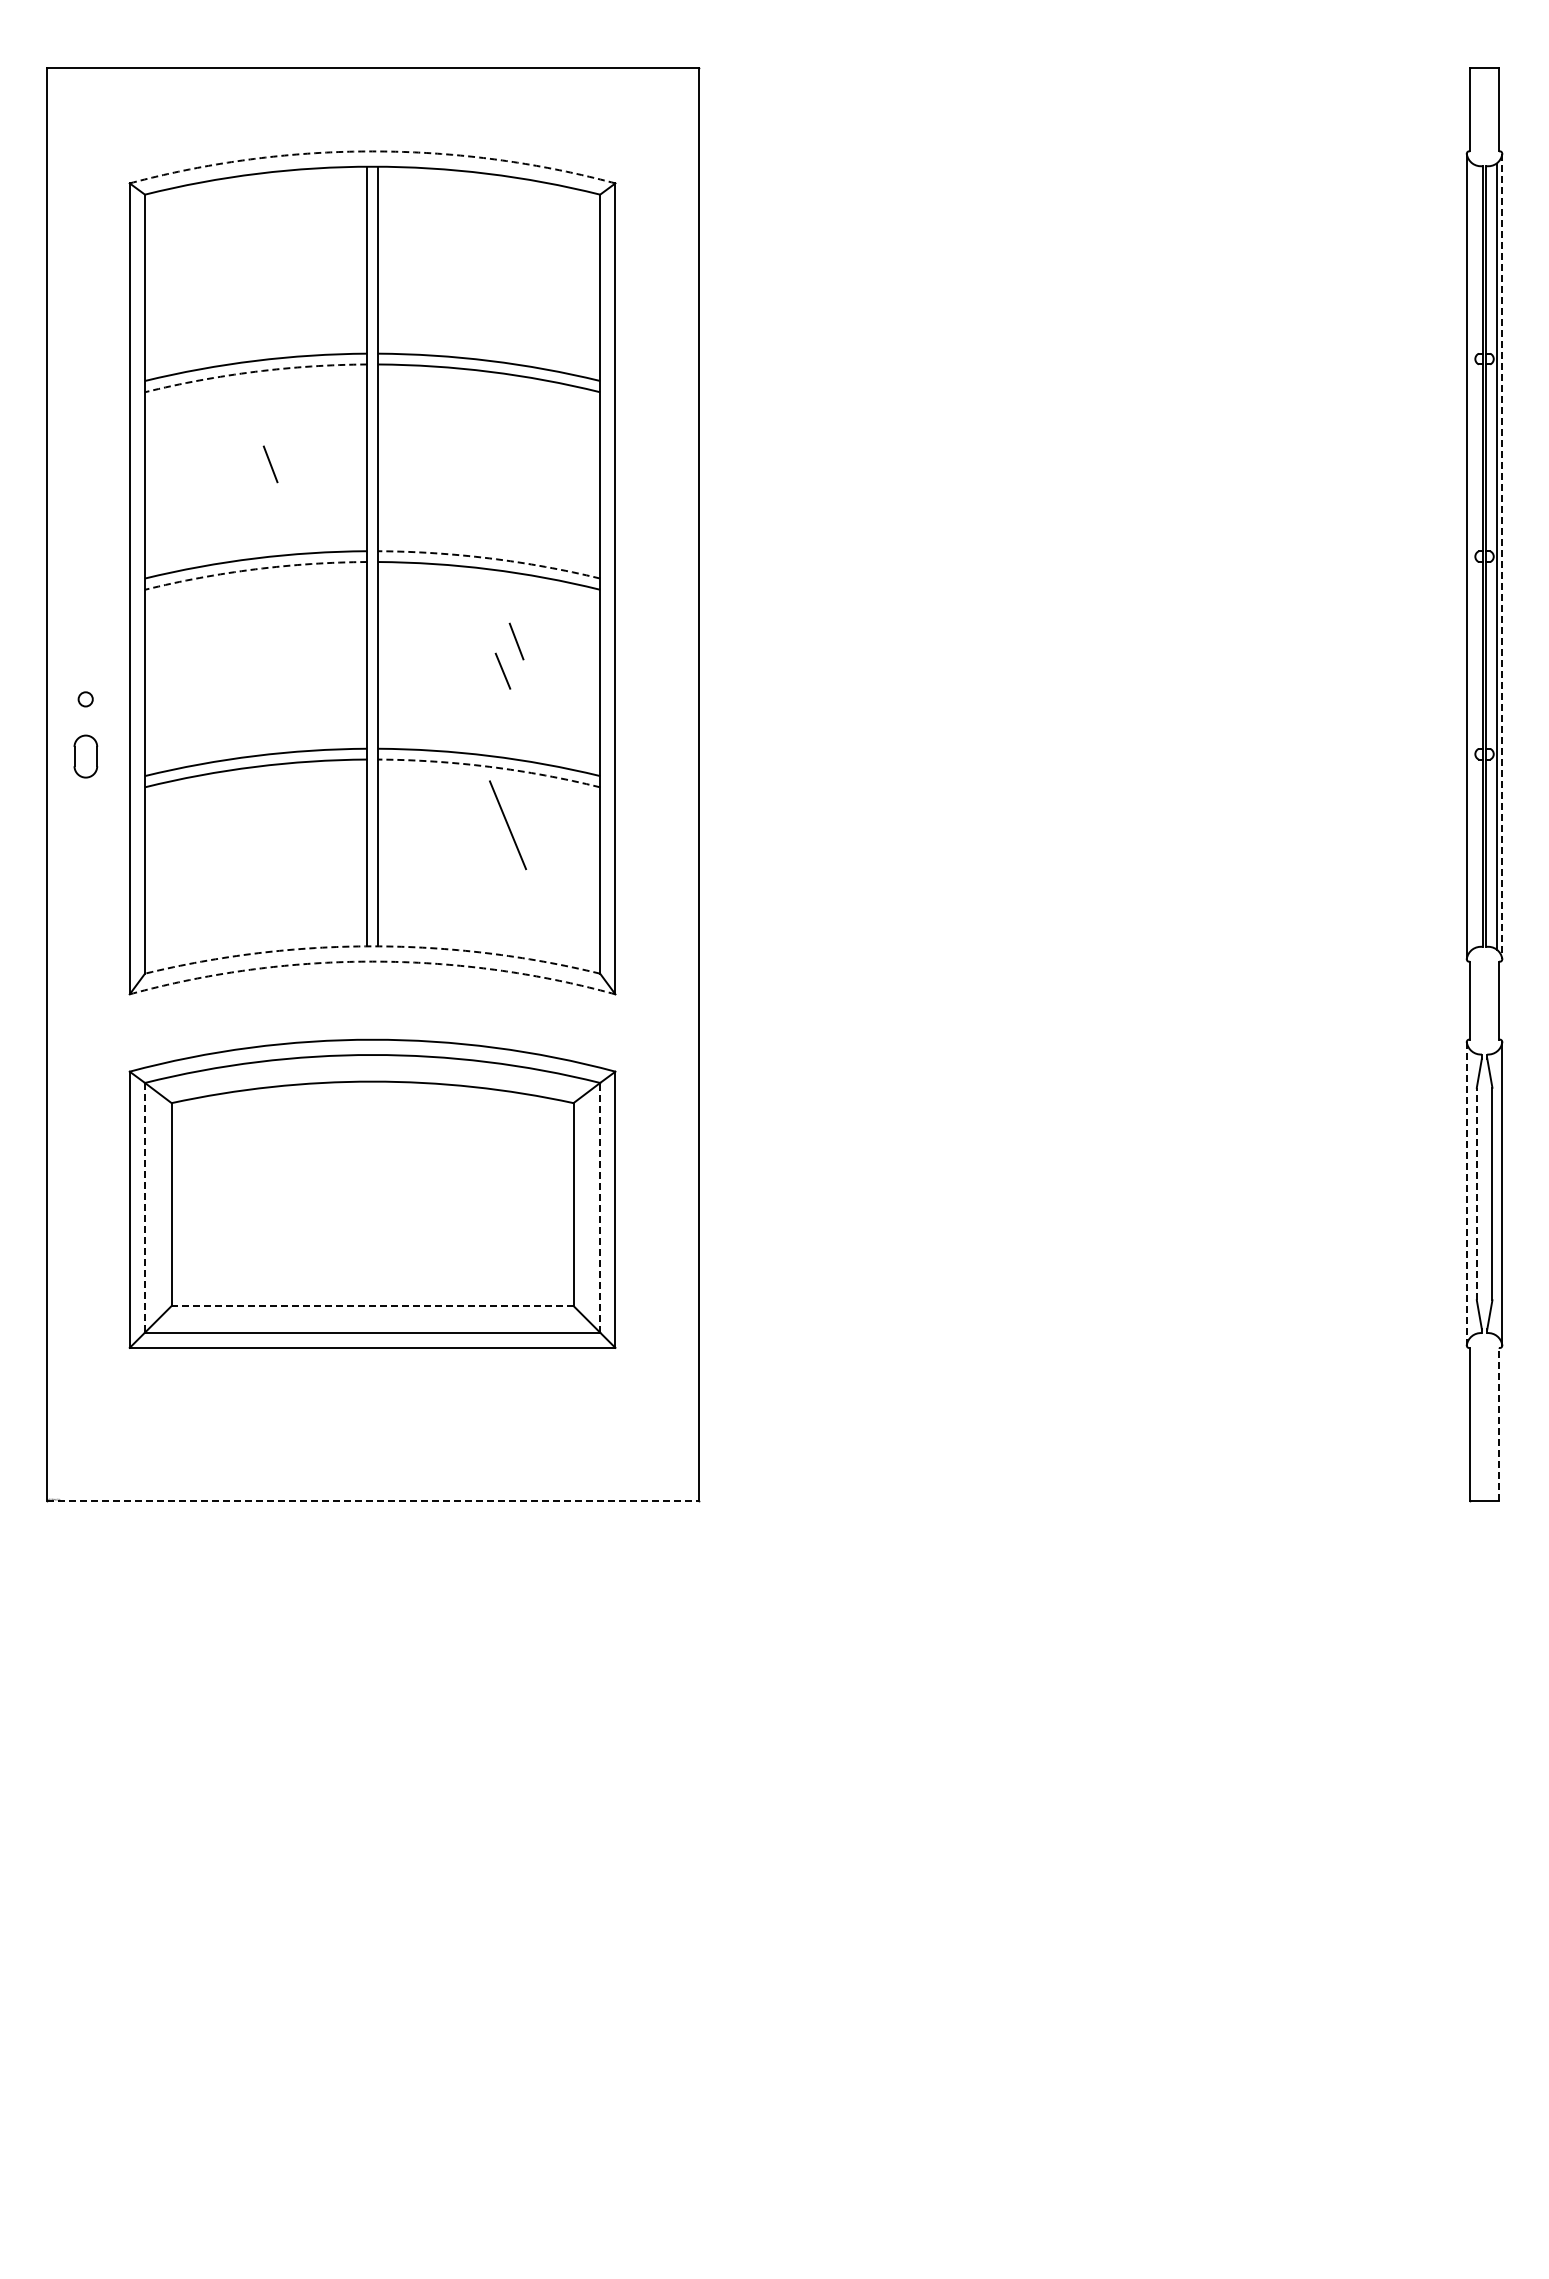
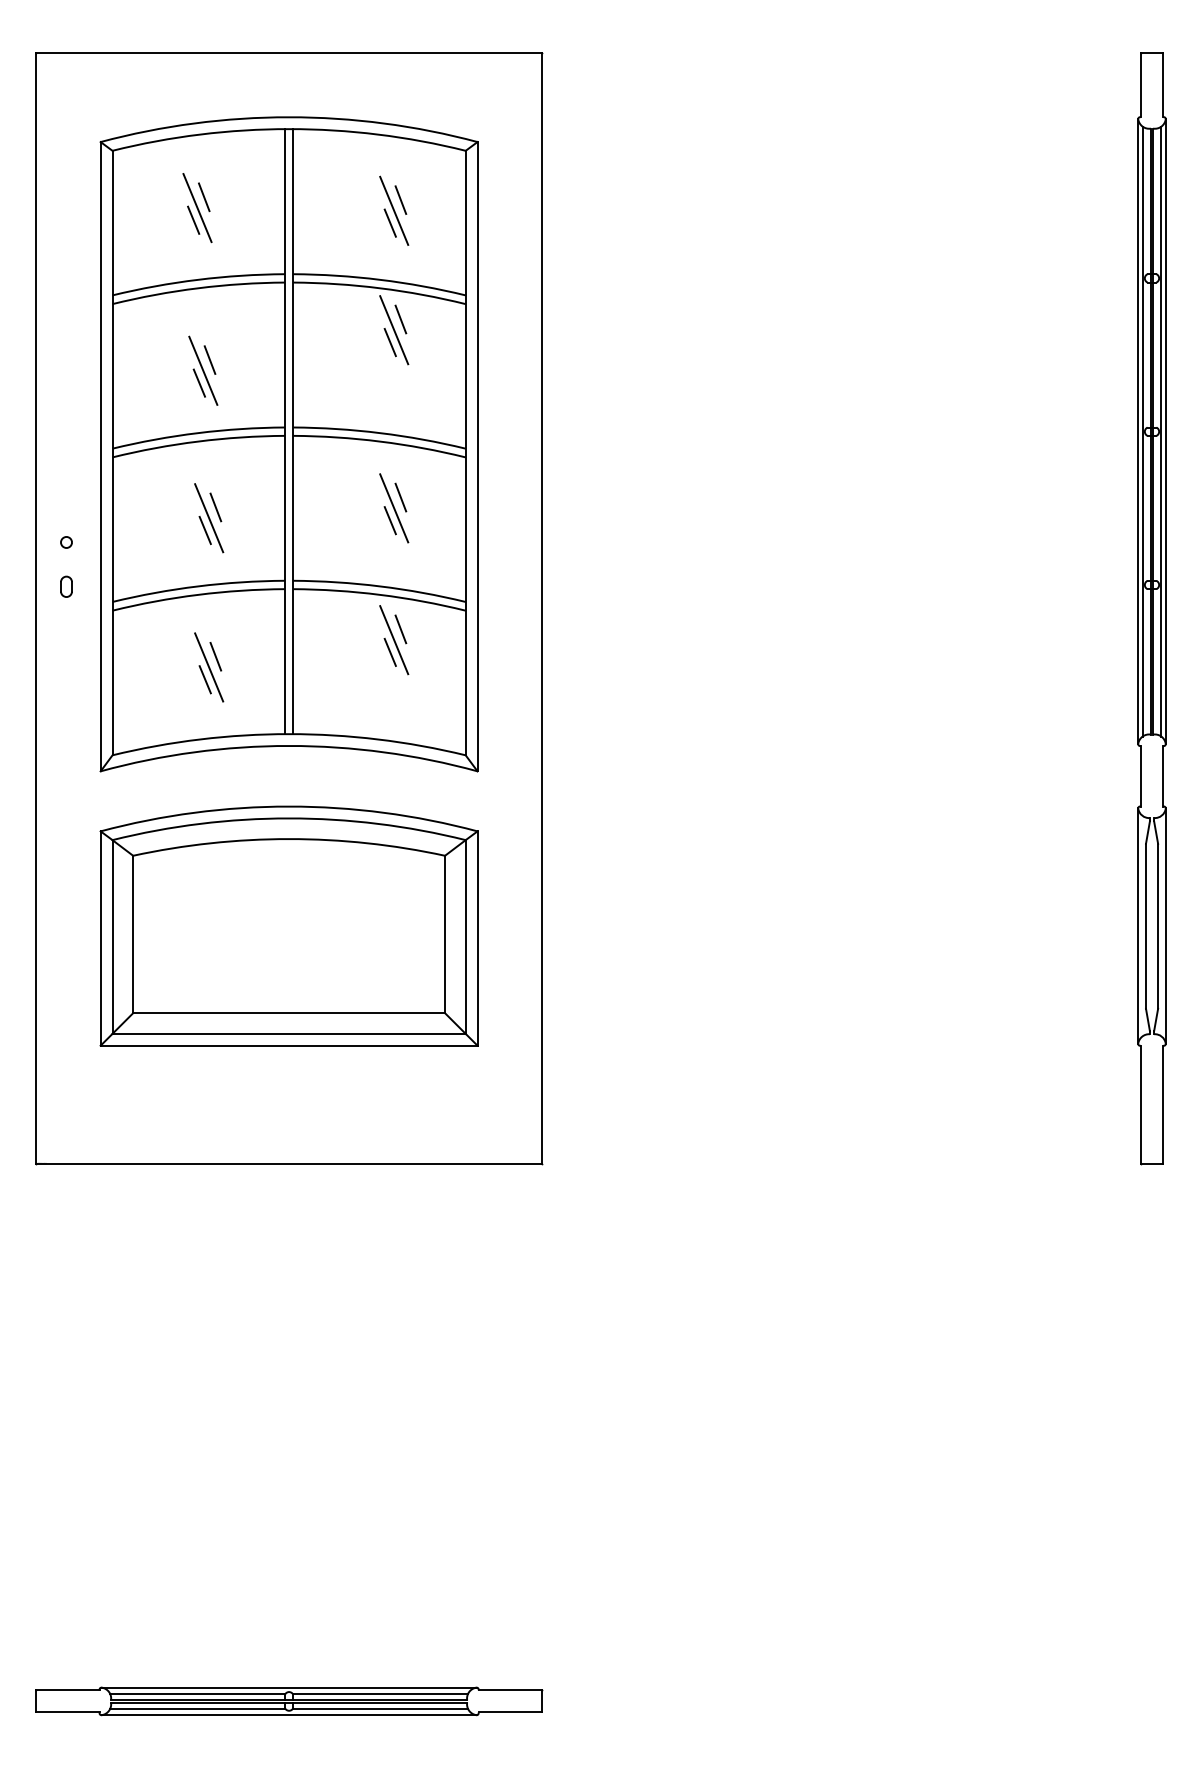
arc: (372, 151) -> (289, 117), dashed -> solid
line: (262, 254) -> (203, 197), added
line: (516, 258) -> (400, 200), added
line: (254, 268) -> (197, 208), added
line: (507, 271) -> (393, 210), added
line: (249, 283) -> (193, 219), added
line: (502, 287) -> (389, 222), added
arc: (255, 371) -> (198, 288), dashed -> solid
line: (516, 411) -> (400, 319), added
line: (507, 425) -> (393, 329), added
line: (502, 441) -> (389, 342), added
line: (262, 478) -> (203, 371), added
line: (256, 493) -> (199, 382), added
line: (1472, 556) -> (1142, 431), added
line: (1502, 556) -> (1165, 431), dashed -> solid
arc: (489, 558) -> (379, 433), dashed -> solid
arc: (255, 569) -> (198, 441), dashed -> solid
line: (277, 654) -> (215, 507), added
line: (508, 655) -> (394, 508), added
line: (269, 667) -> (209, 517), added
line: (264, 683) -> (205, 530), added
part: (85, 756) -> (66, 586), size x0.62
arc: (489, 766) -> (379, 594), dashed -> solid
line: (516, 811) -> (400, 629), added
line: (502, 840) -> (389, 651), added
line: (277, 846) -> (215, 656), added
line: (269, 860) -> (209, 667), added
line: (264, 875) -> (205, 679), added
arc: (372, 946) -> (289, 734), dashed -> solid
arc: (372, 961) -> (289, 745), dashed -> solid
line: (1466, 1193) -> (1137, 925), dashed -> solid
line: (1476, 1193) -> (1145, 925), dashed -> solid
line: (145, 1207) -> (112, 936), dashed -> solid
line: (600, 1207) -> (465, 936), dashed -> solid
line: (372, 1306) -> (289, 1013), dashed -> solid
line: (1498, 1423) -> (1162, 1104), dashed -> solid
line: (372, 1500) -> (289, 1164), dashed -> solid
part: (373, 2192) -> (289, 1701), added

